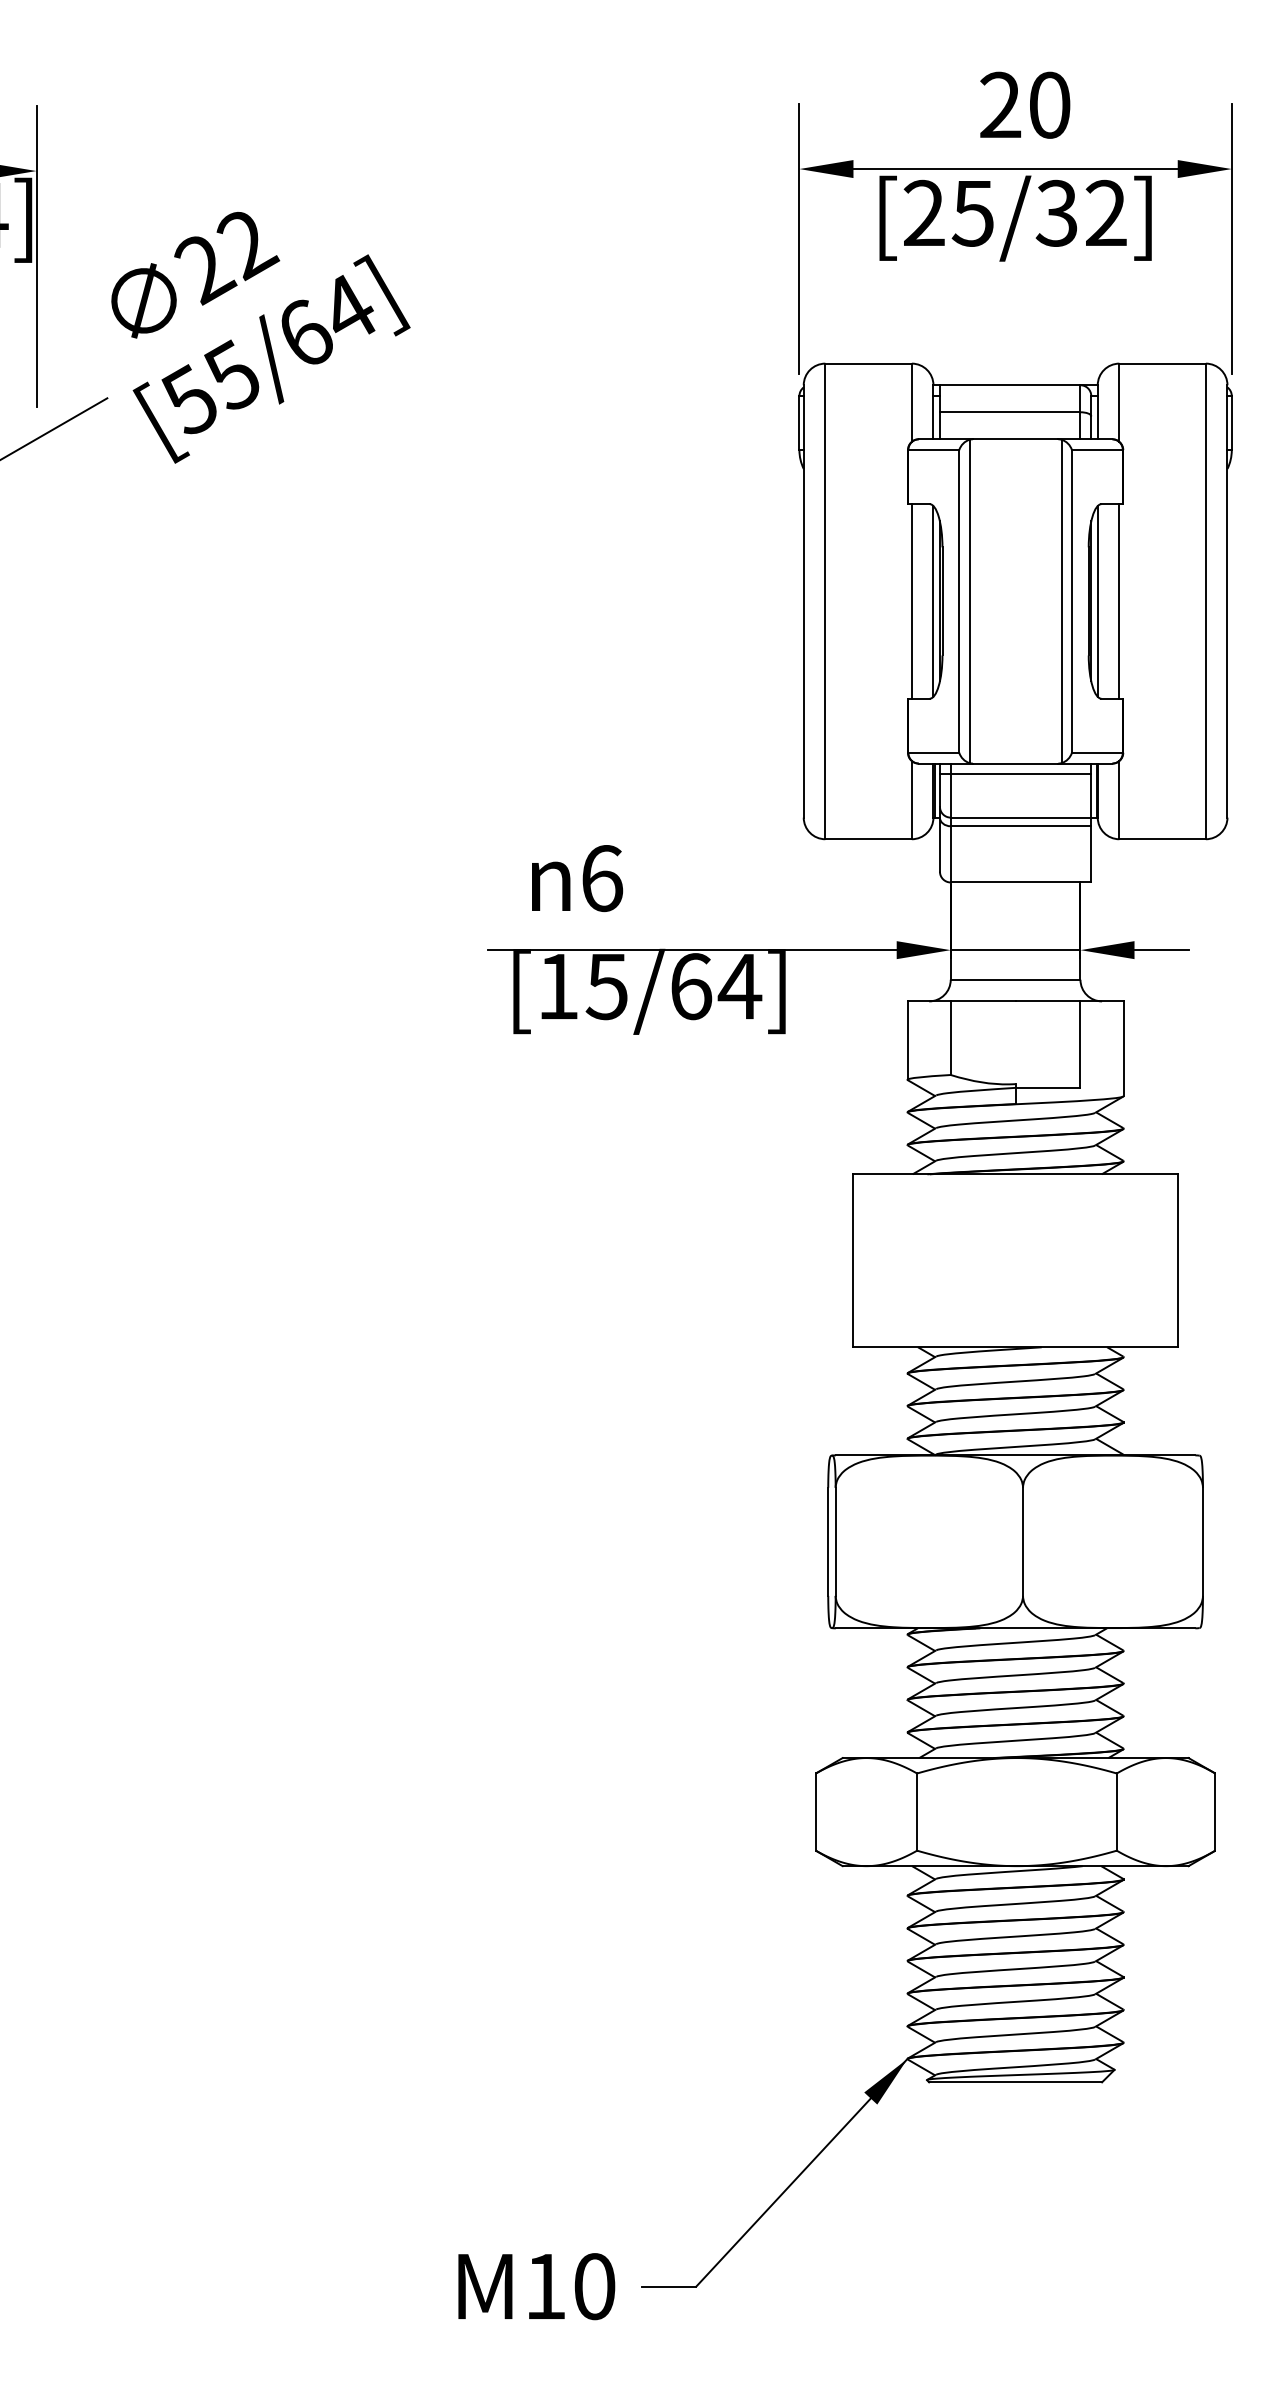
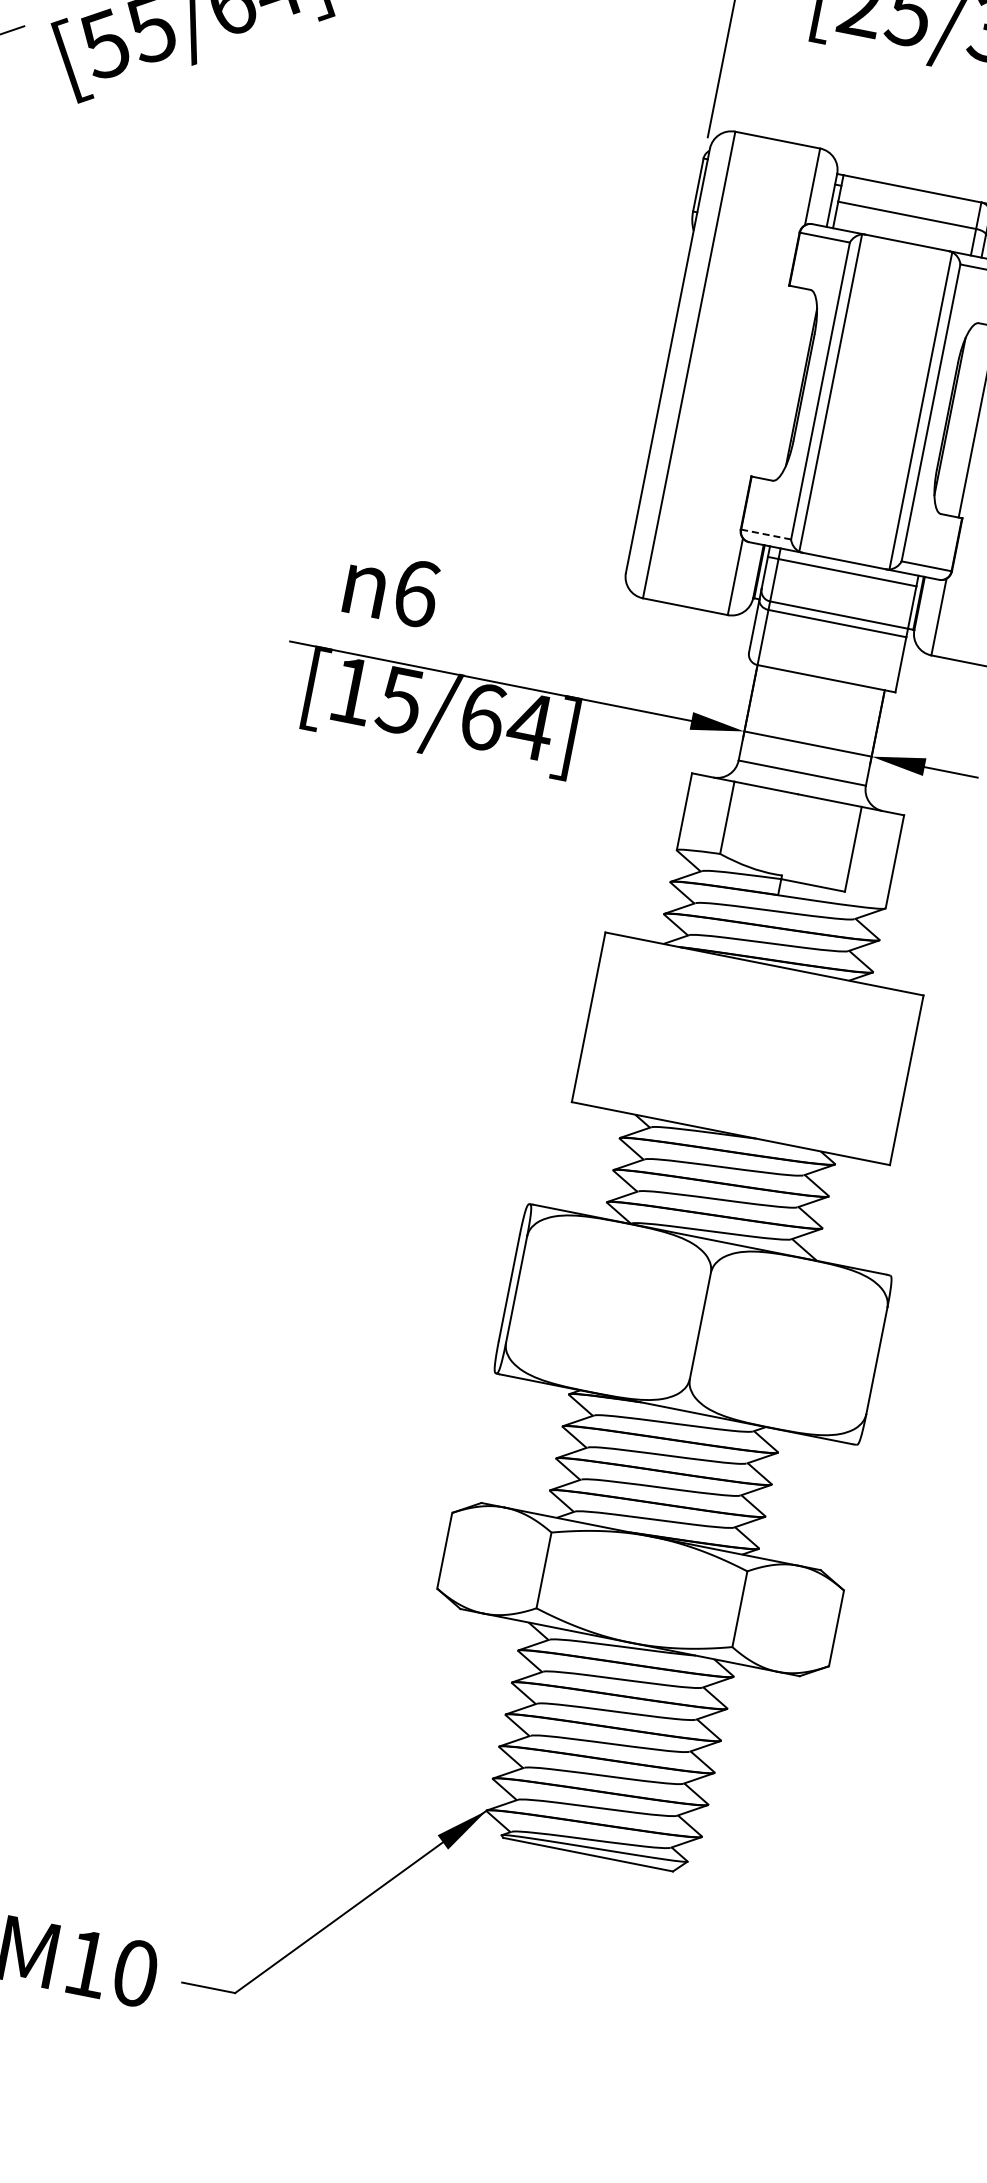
line: (911, 601) -> (773, 381), removed
line: (933, 601) -> (795, 386), removed
line: (1097, 601) -> (956, 417), removed
line: (933, 752) -> (765, 534), solid -> dashed

